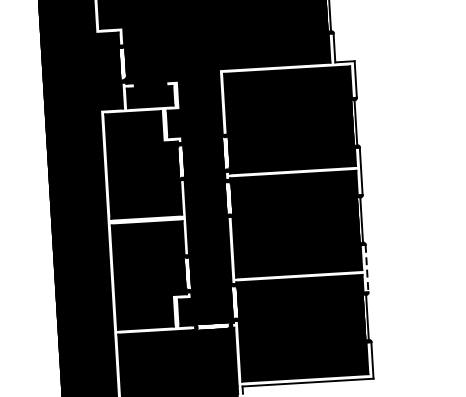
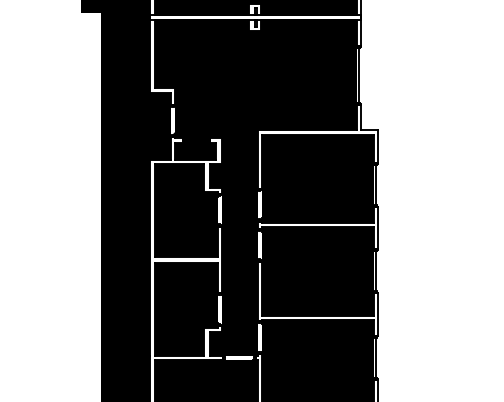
line: (367, 269) -> (378, 315), dashed -> solid

